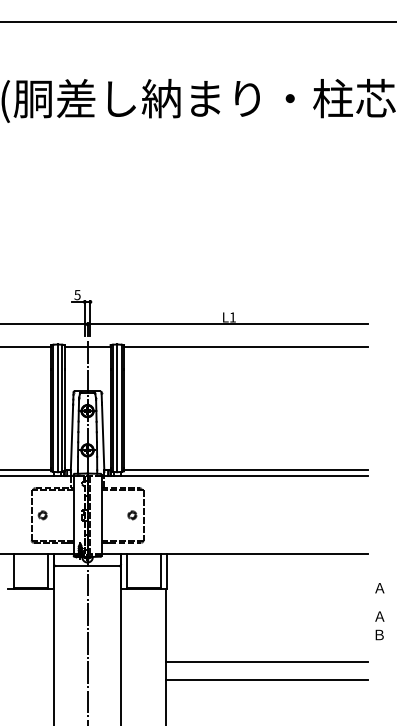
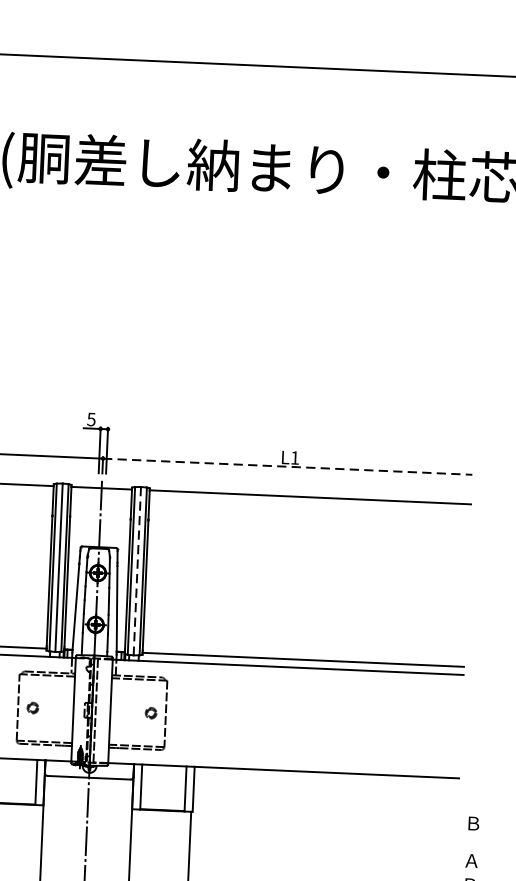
line: (227, 324) -> (287, 466), solid -> dashed
line: (117, 408) -> (137, 571), solid -> dashed
text: (379, 588) -> (472, 823), Ａ -> Ｂ

